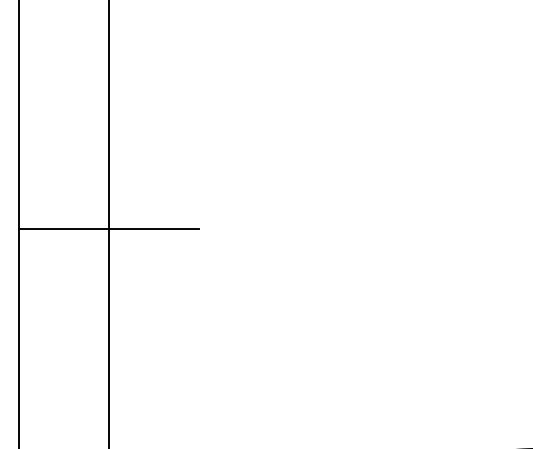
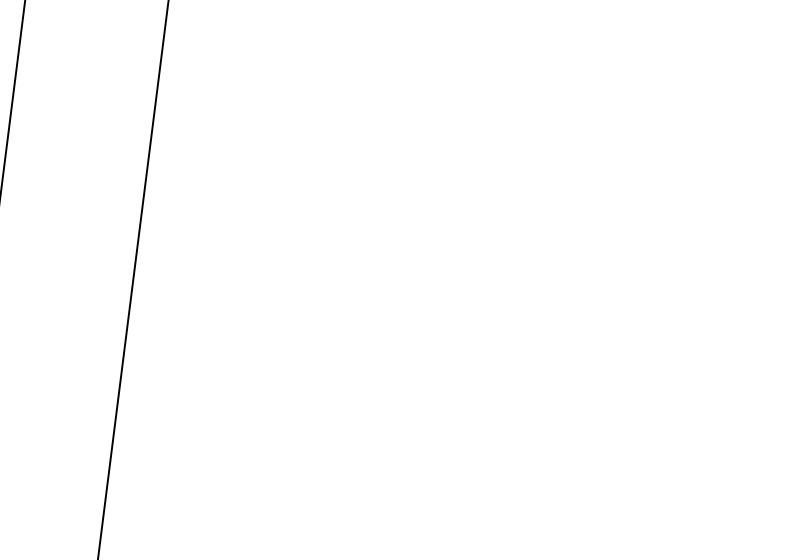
line: (108, 228) -> (149, 142), removed

